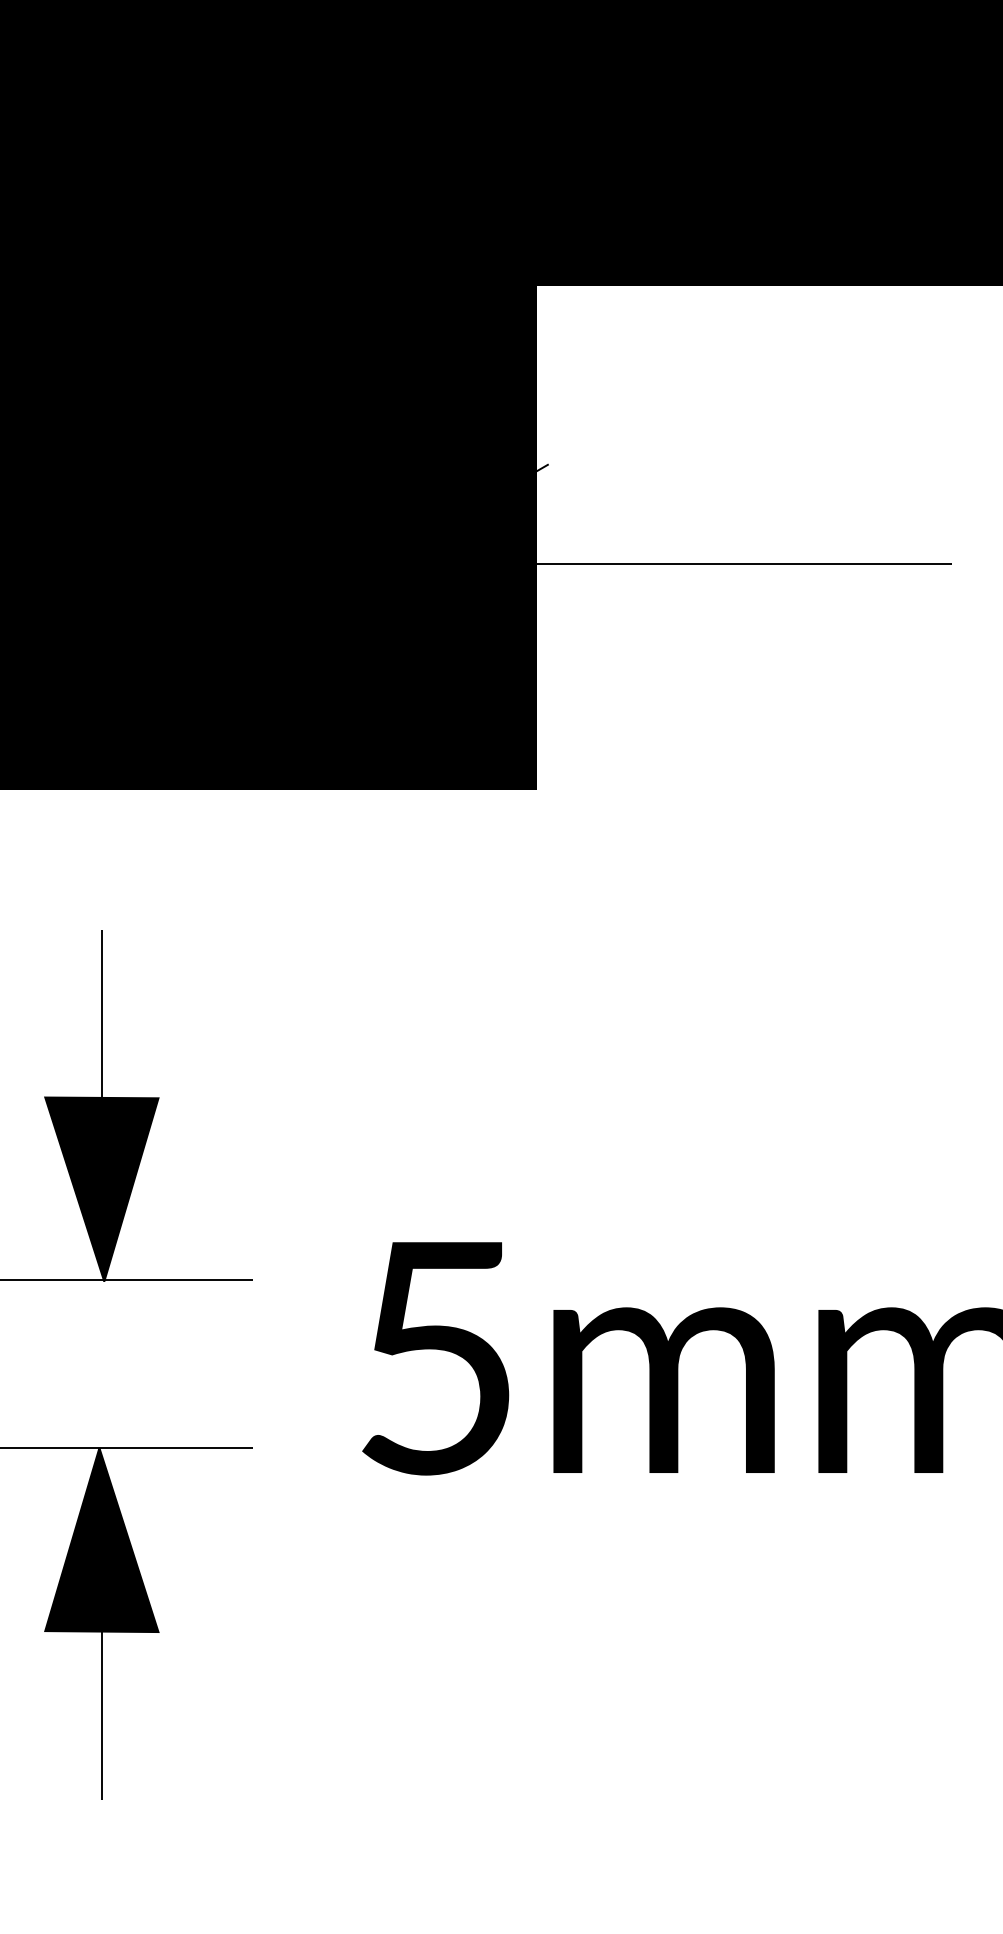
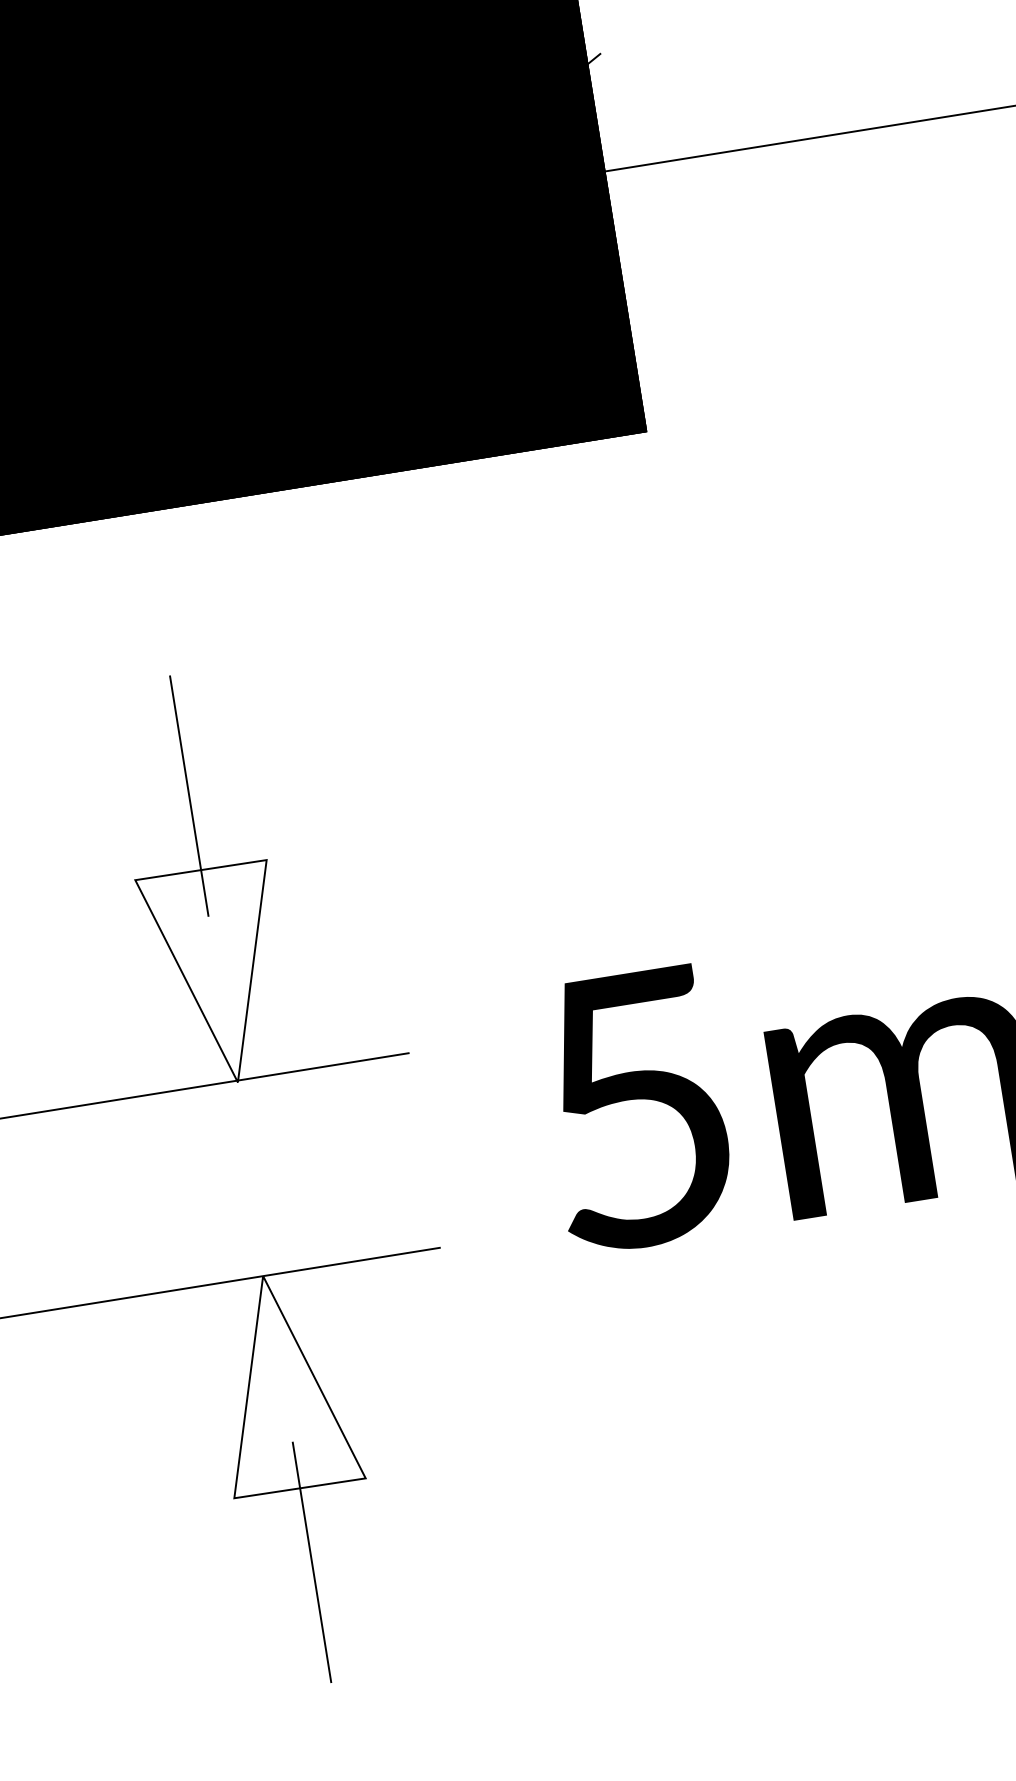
fill: (101, 1189) -> (217, 976), removed
fill: (101, 1540) -> (282, 1382), removed

